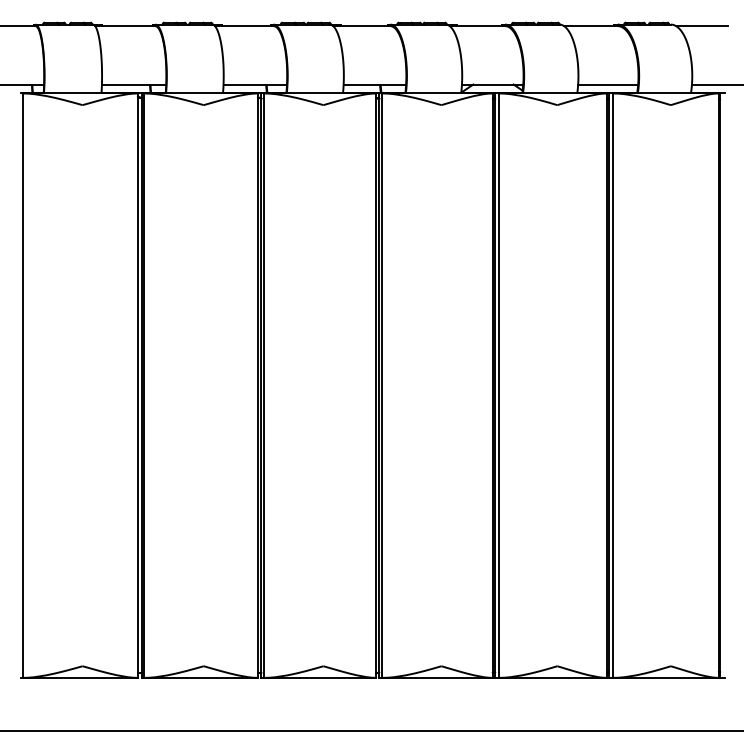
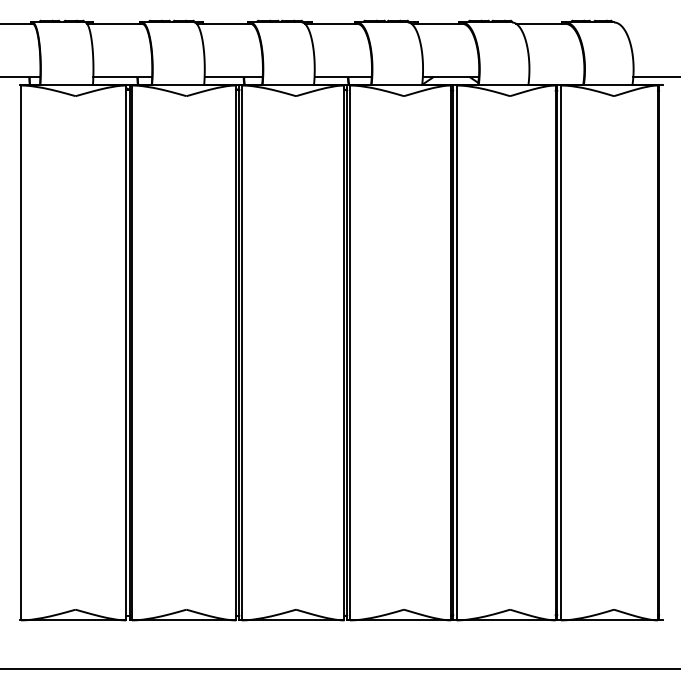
line: (701, 26) -> (642, 24), removed
line: (608, 84) -> (556, 77), removed

